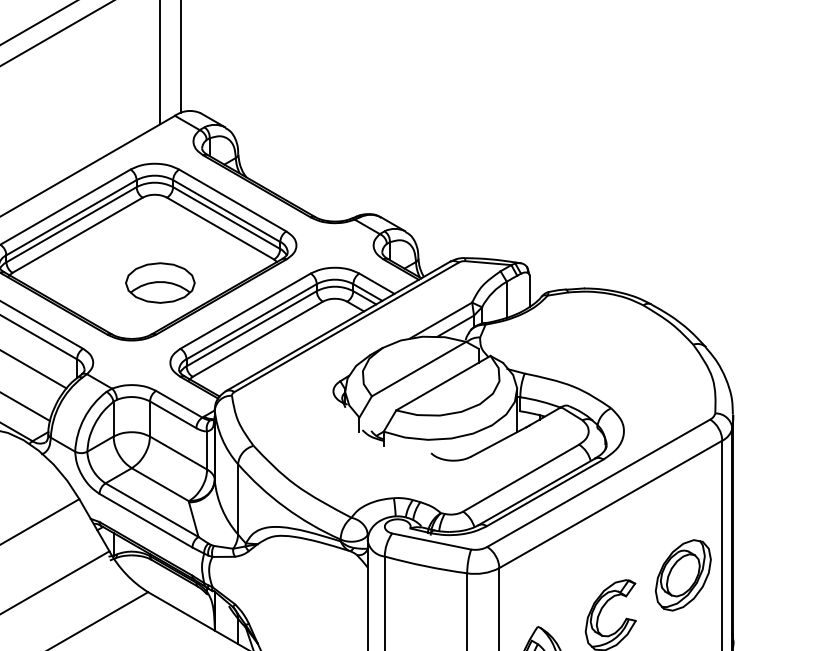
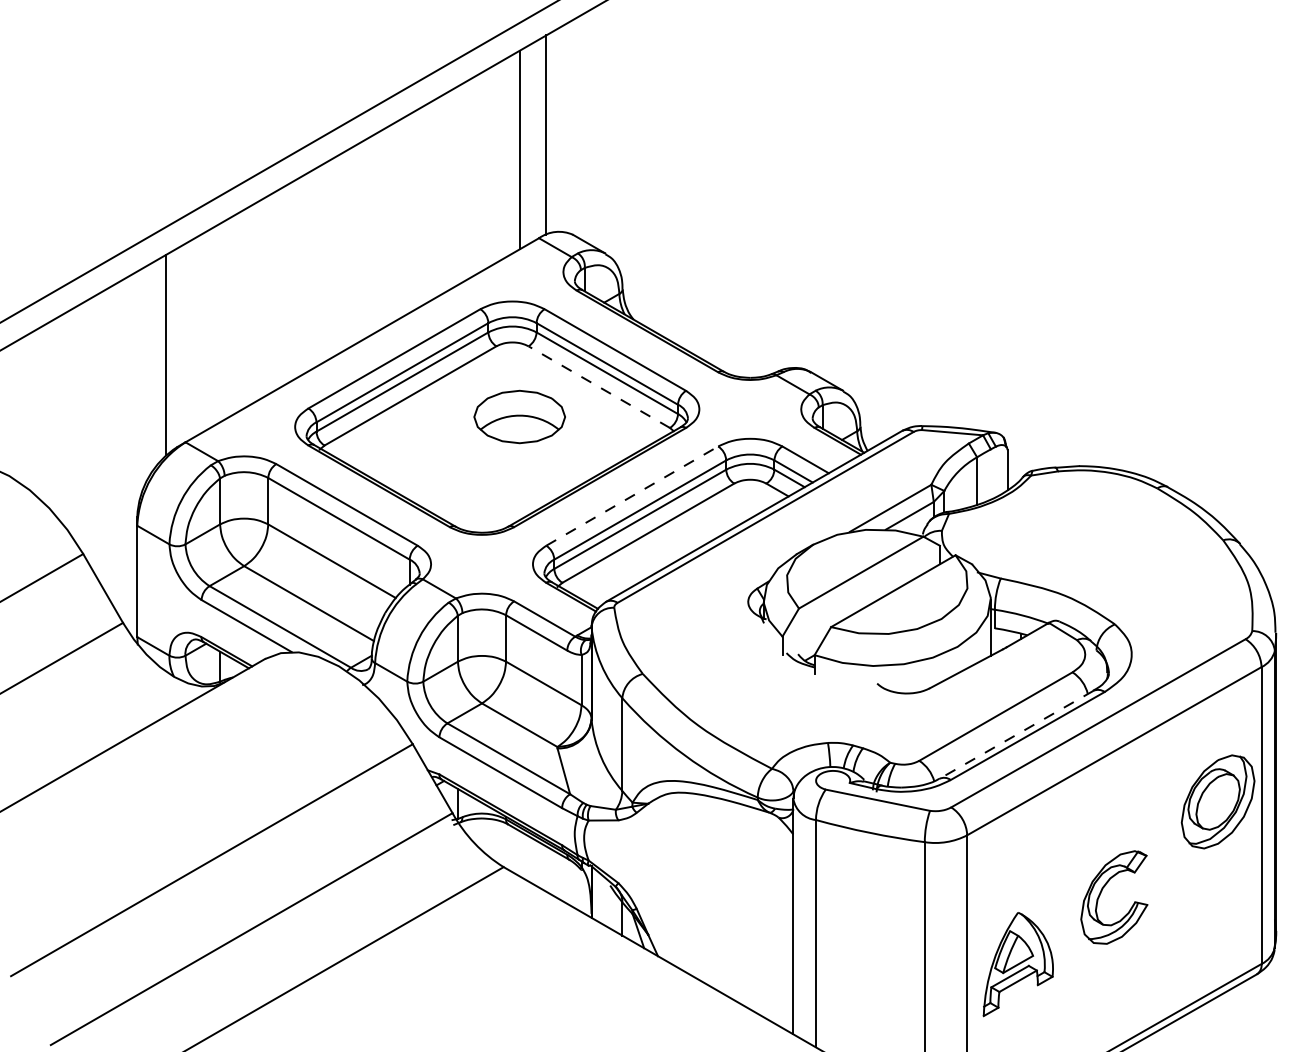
line: (220, 228) -> (599, 387), solid -> dashed
part: (160, 282) -> (519, 416), moved
line: (245, 310) -> (632, 495), solid -> dashed
line: (536, 491) -> (1016, 734), solid -> dashed
part: (682, 575) -> (1217, 801), moved

